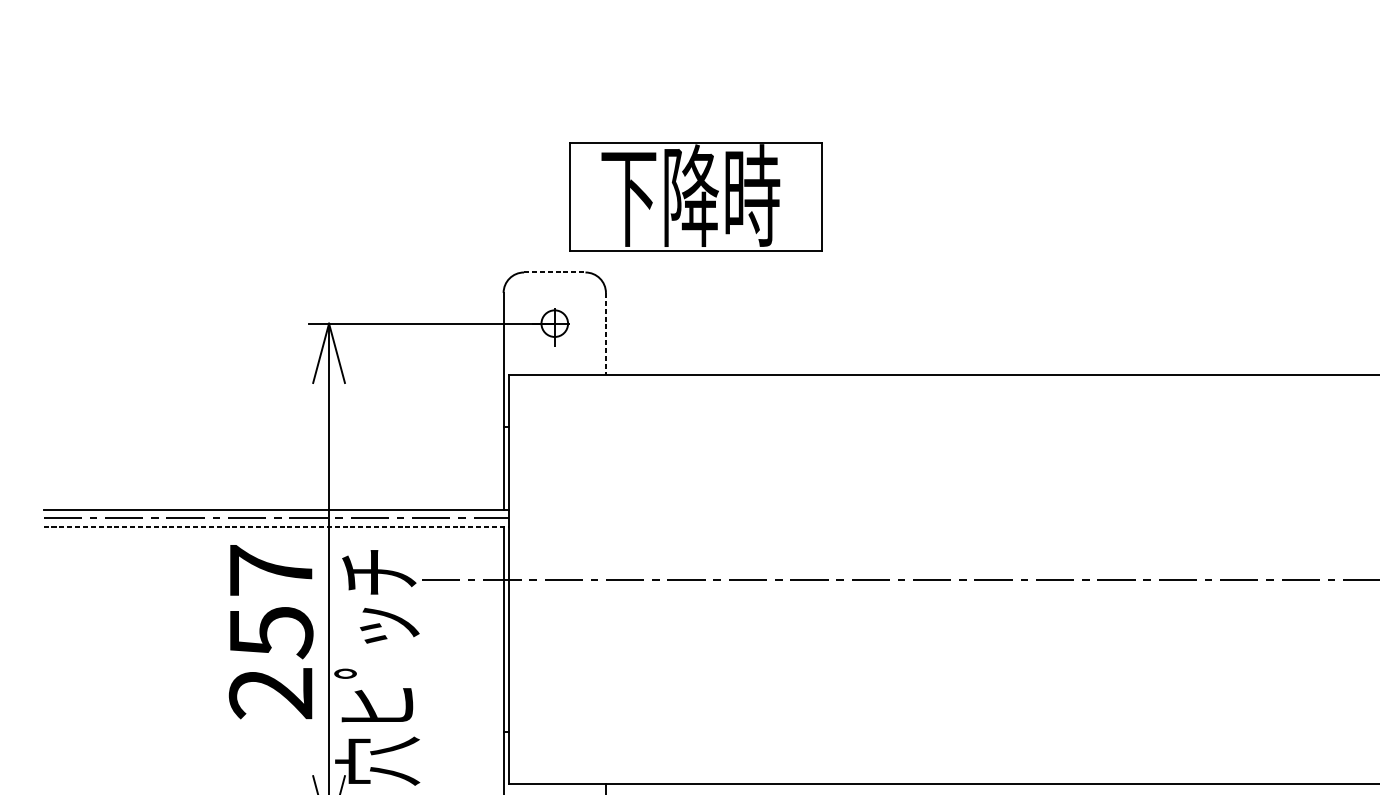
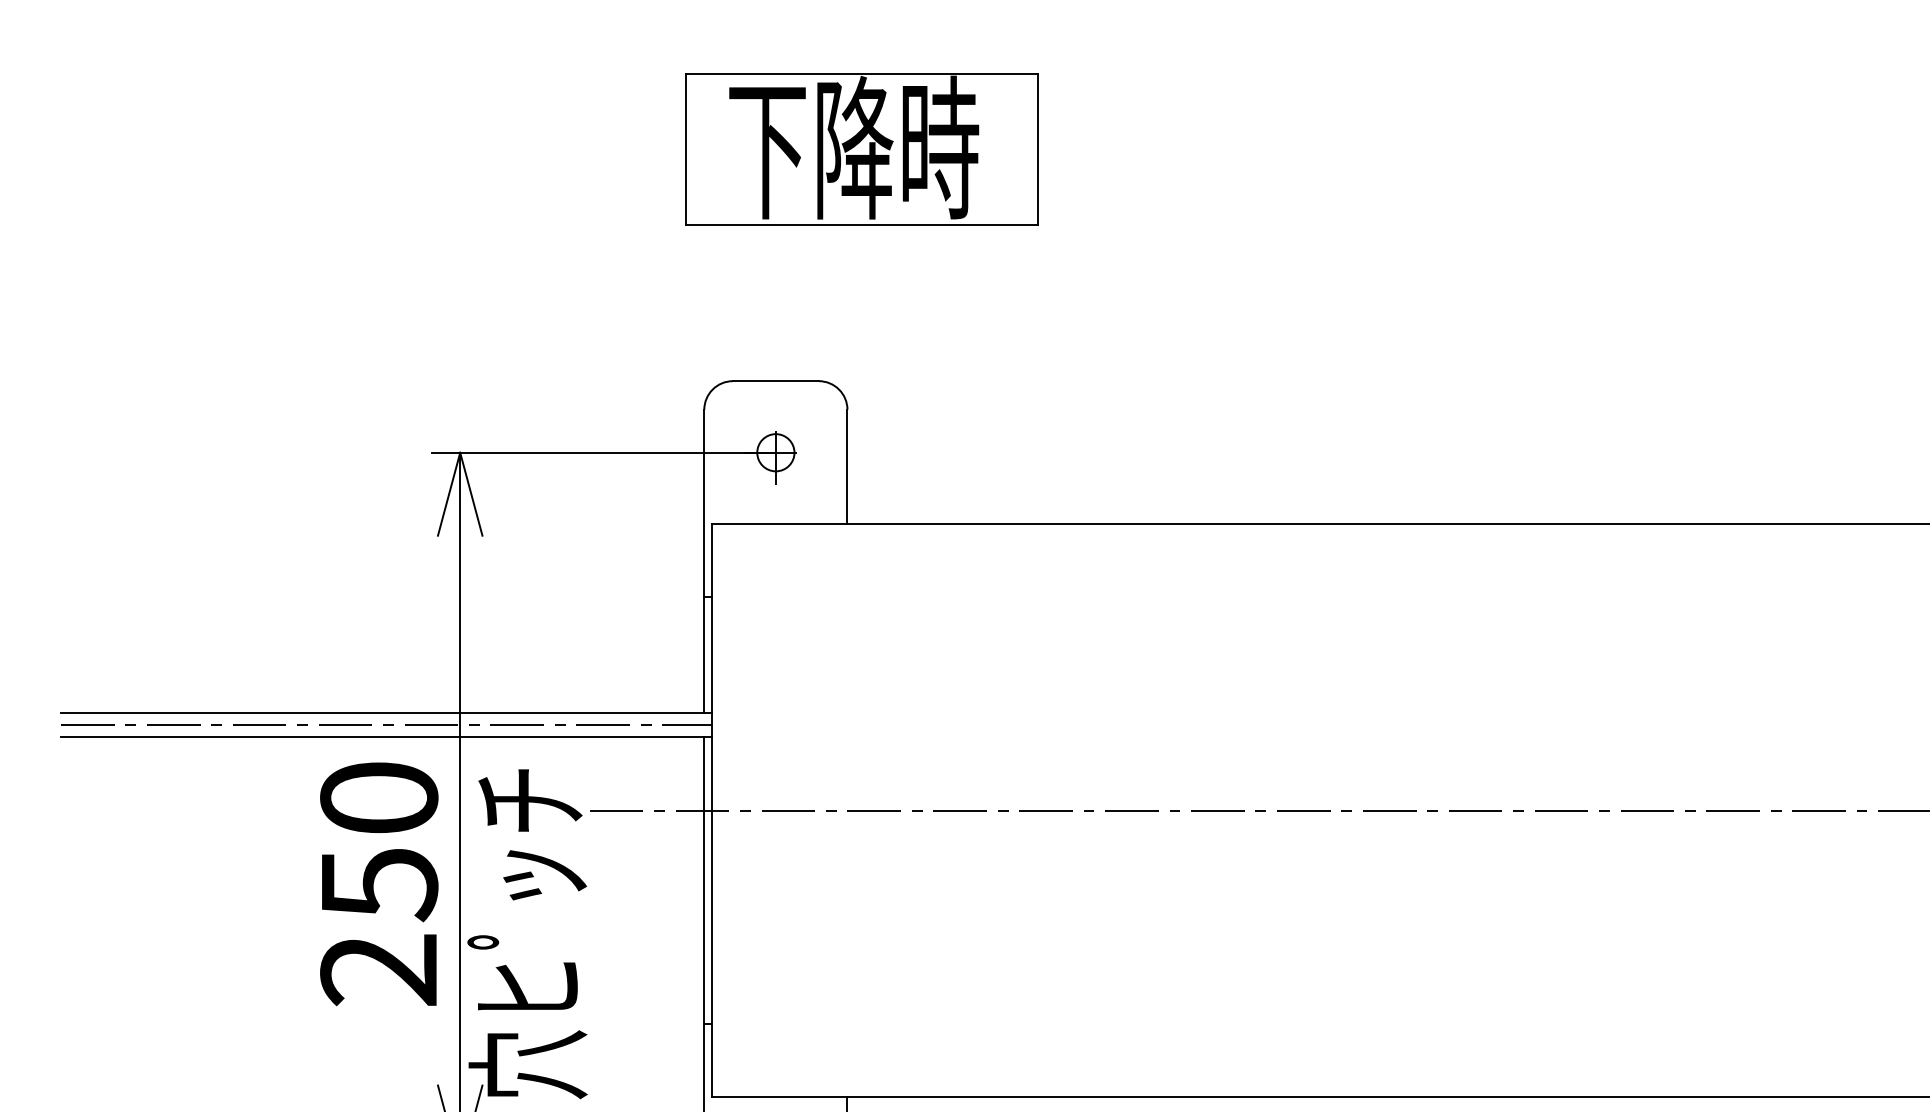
part: (696, 196) -> (861, 149), moved
line: (554, 272) -> (775, 381), dashed -> solid
line: (605, 334) -> (847, 467), dashed -> solid
line: (276, 526) -> (386, 736), dashed -> solid
text: (271, 570) -> (379, 797), 257 -> 250

